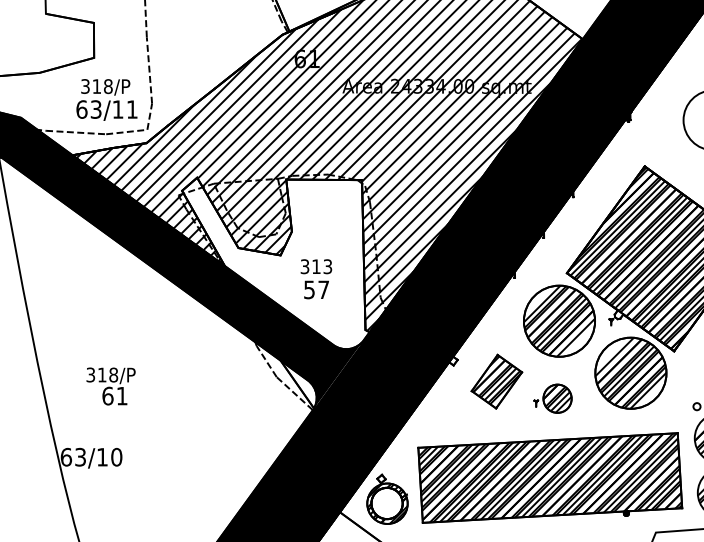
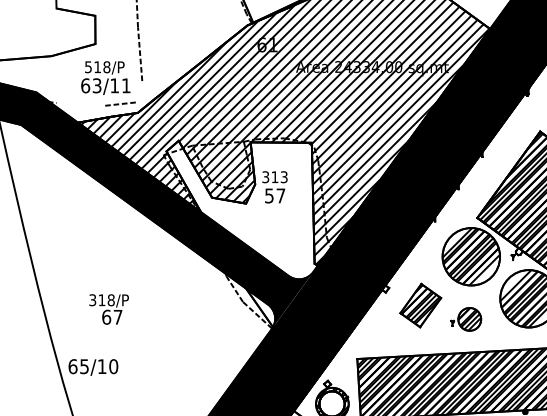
text: (85, 86) -> (88, 67), 318/P -> 518/P
line: (149, 116) -> (140, 91), removed
line: (76, 132) -> (81, 104), removed
text: (316, 279) -> (275, 187), moved
text: (122, 396) -> (118, 317), 61 -> 67
text: (80, 456) -> (84, 366), 63/10 -> 65/10

